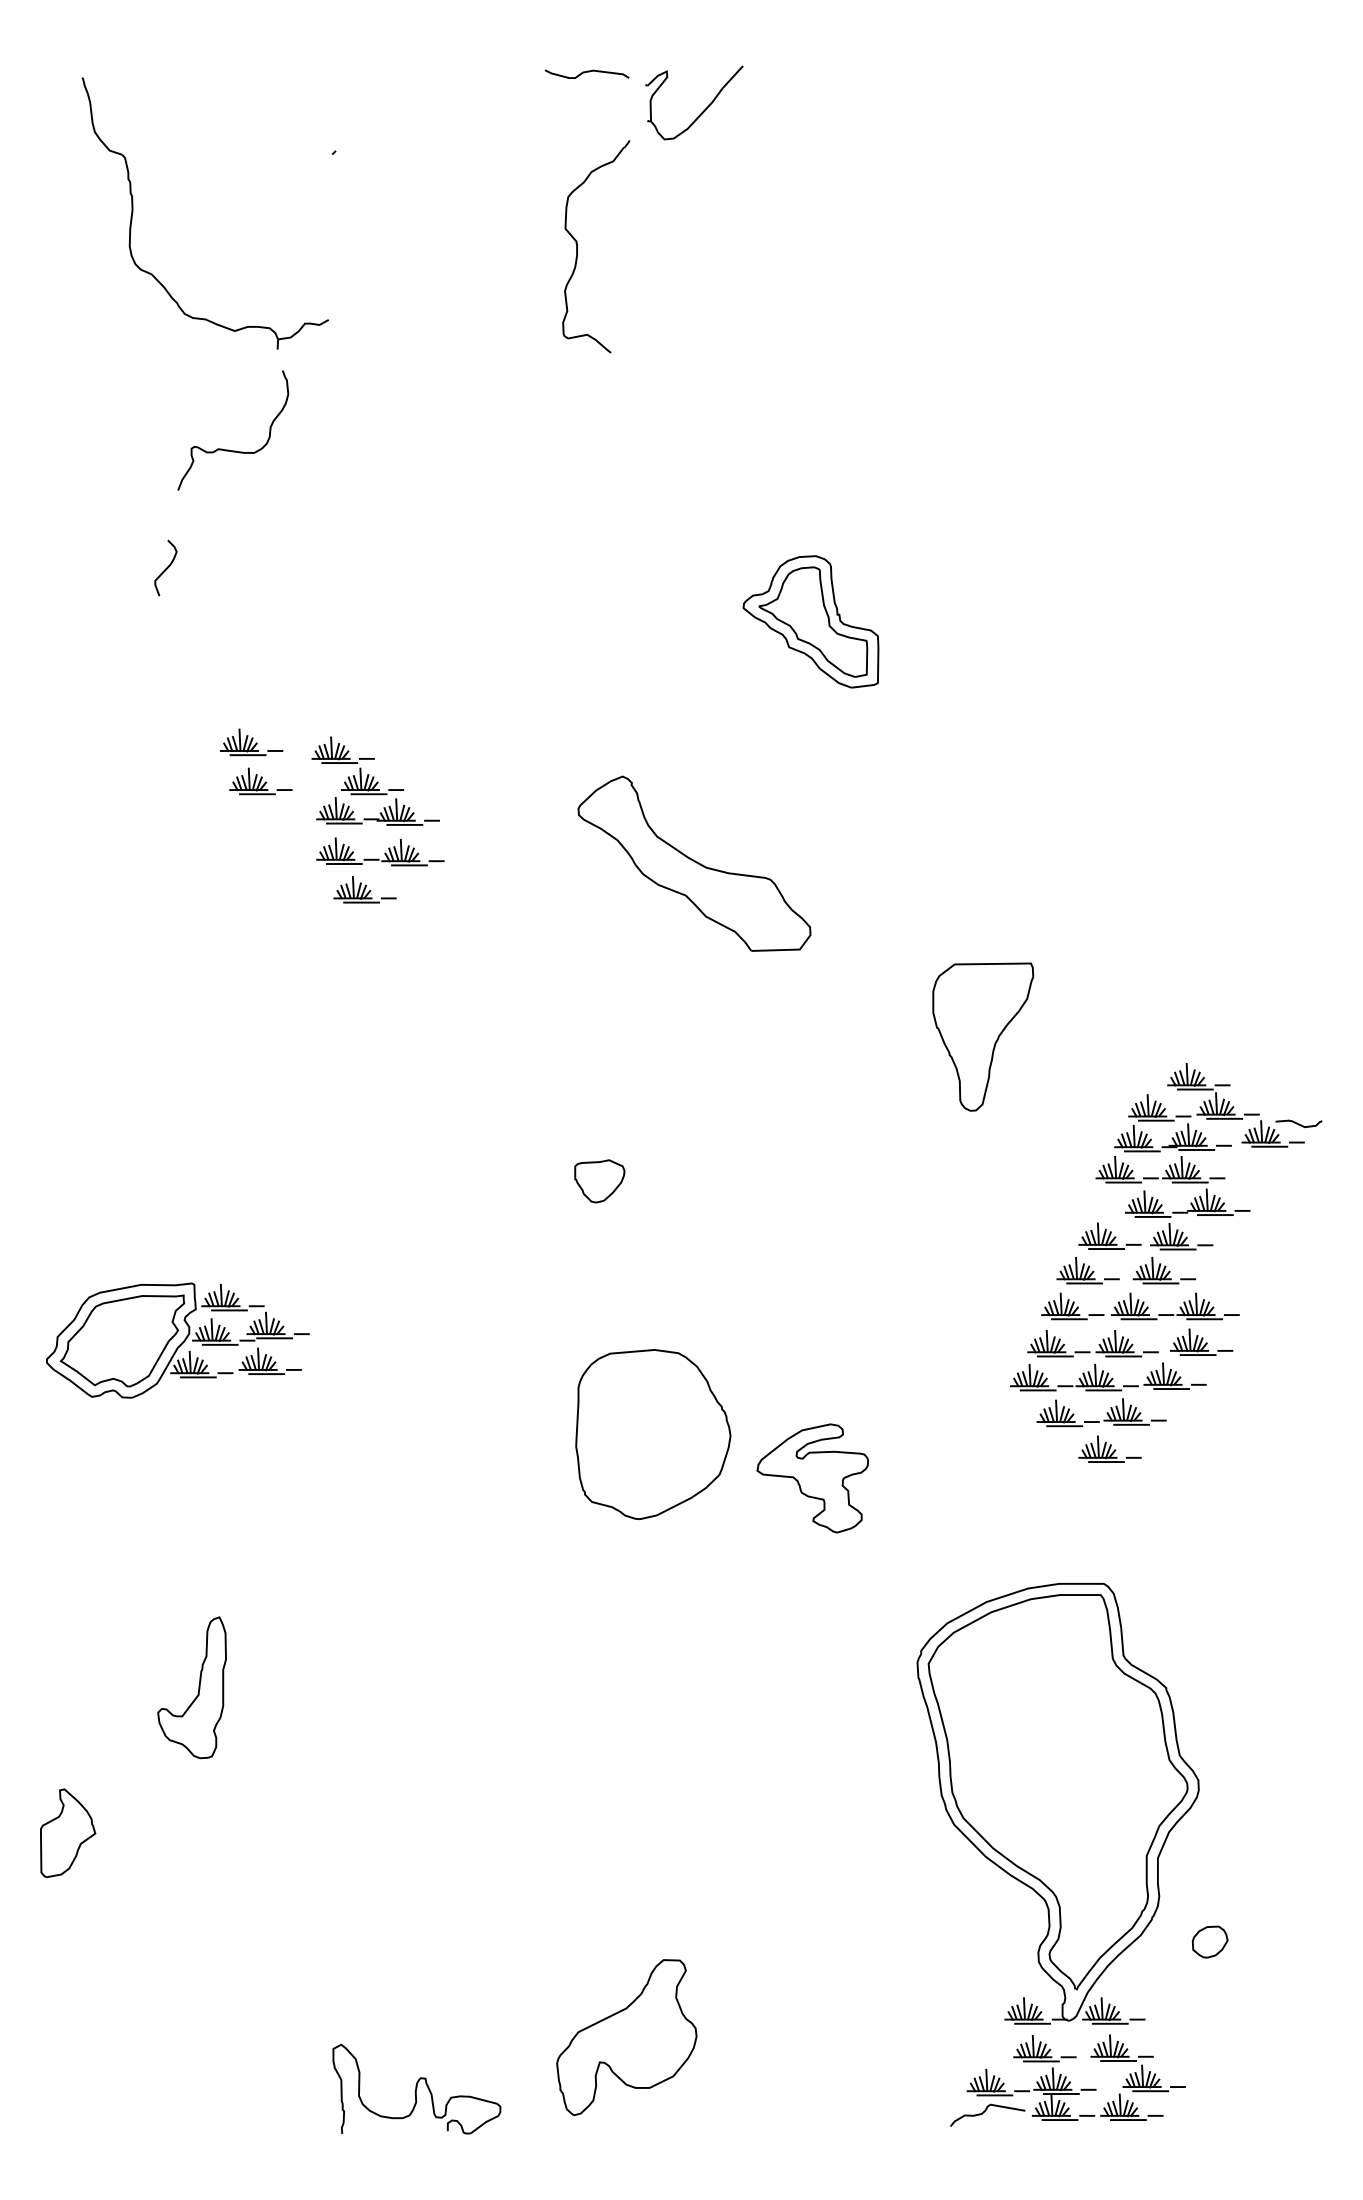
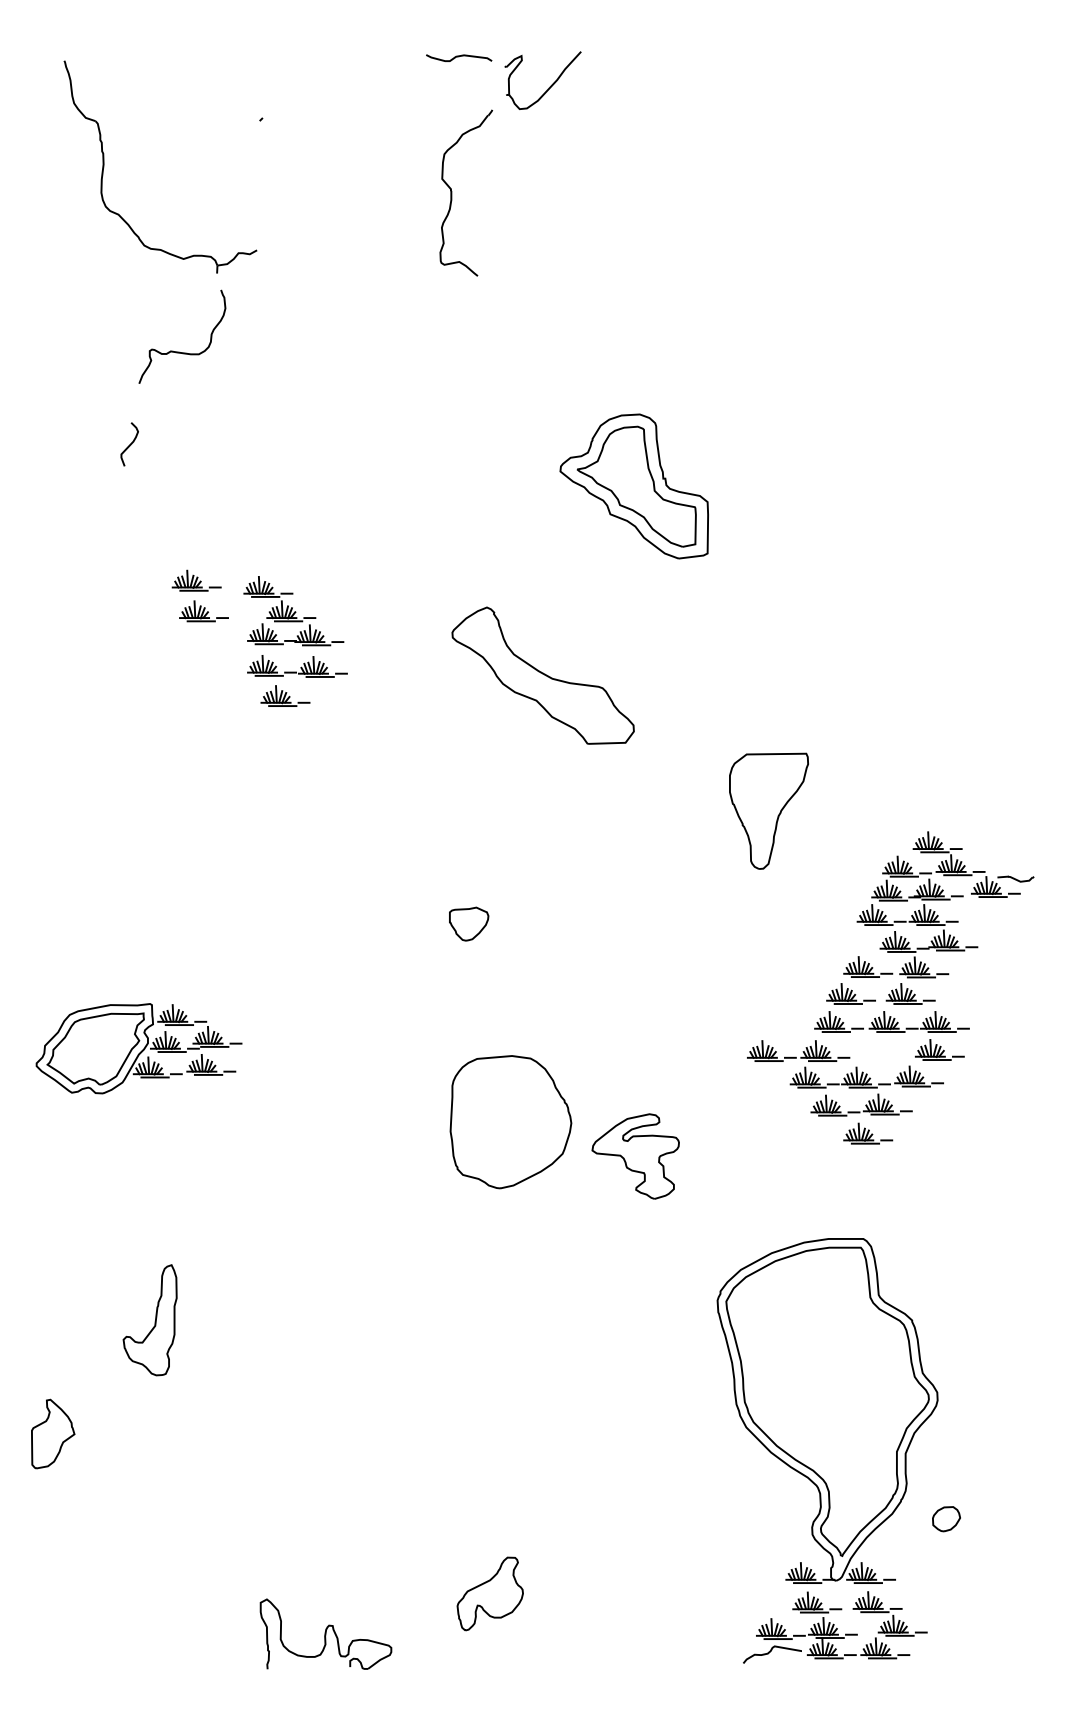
part: (810, 621) -> (633, 486), size x1.4
part: (1098, 1344) -> (802, 1051), moved
part: (626, 2037) -> (489, 1593), size x0.6

